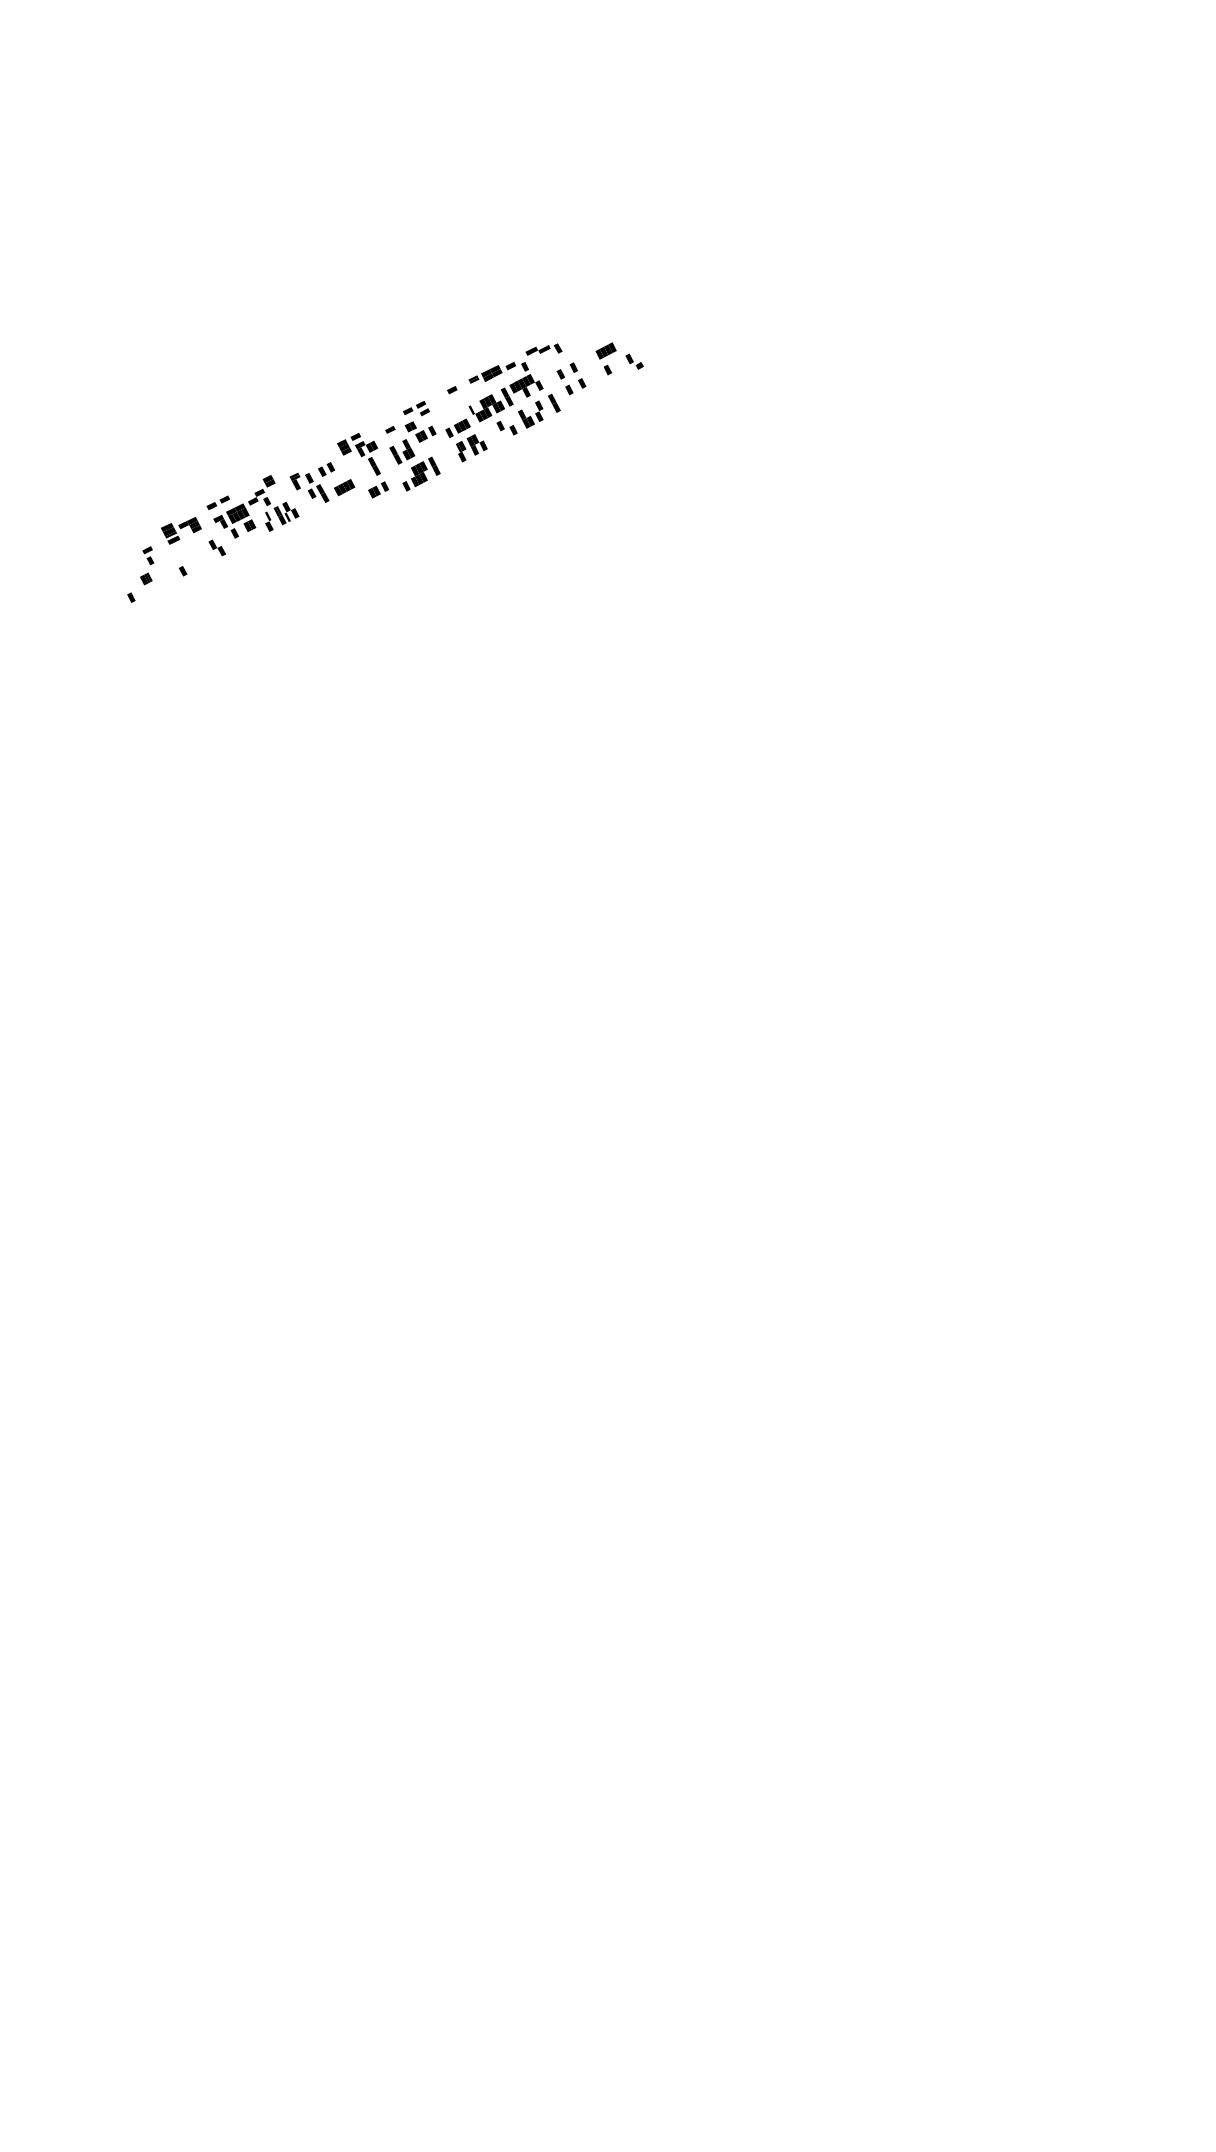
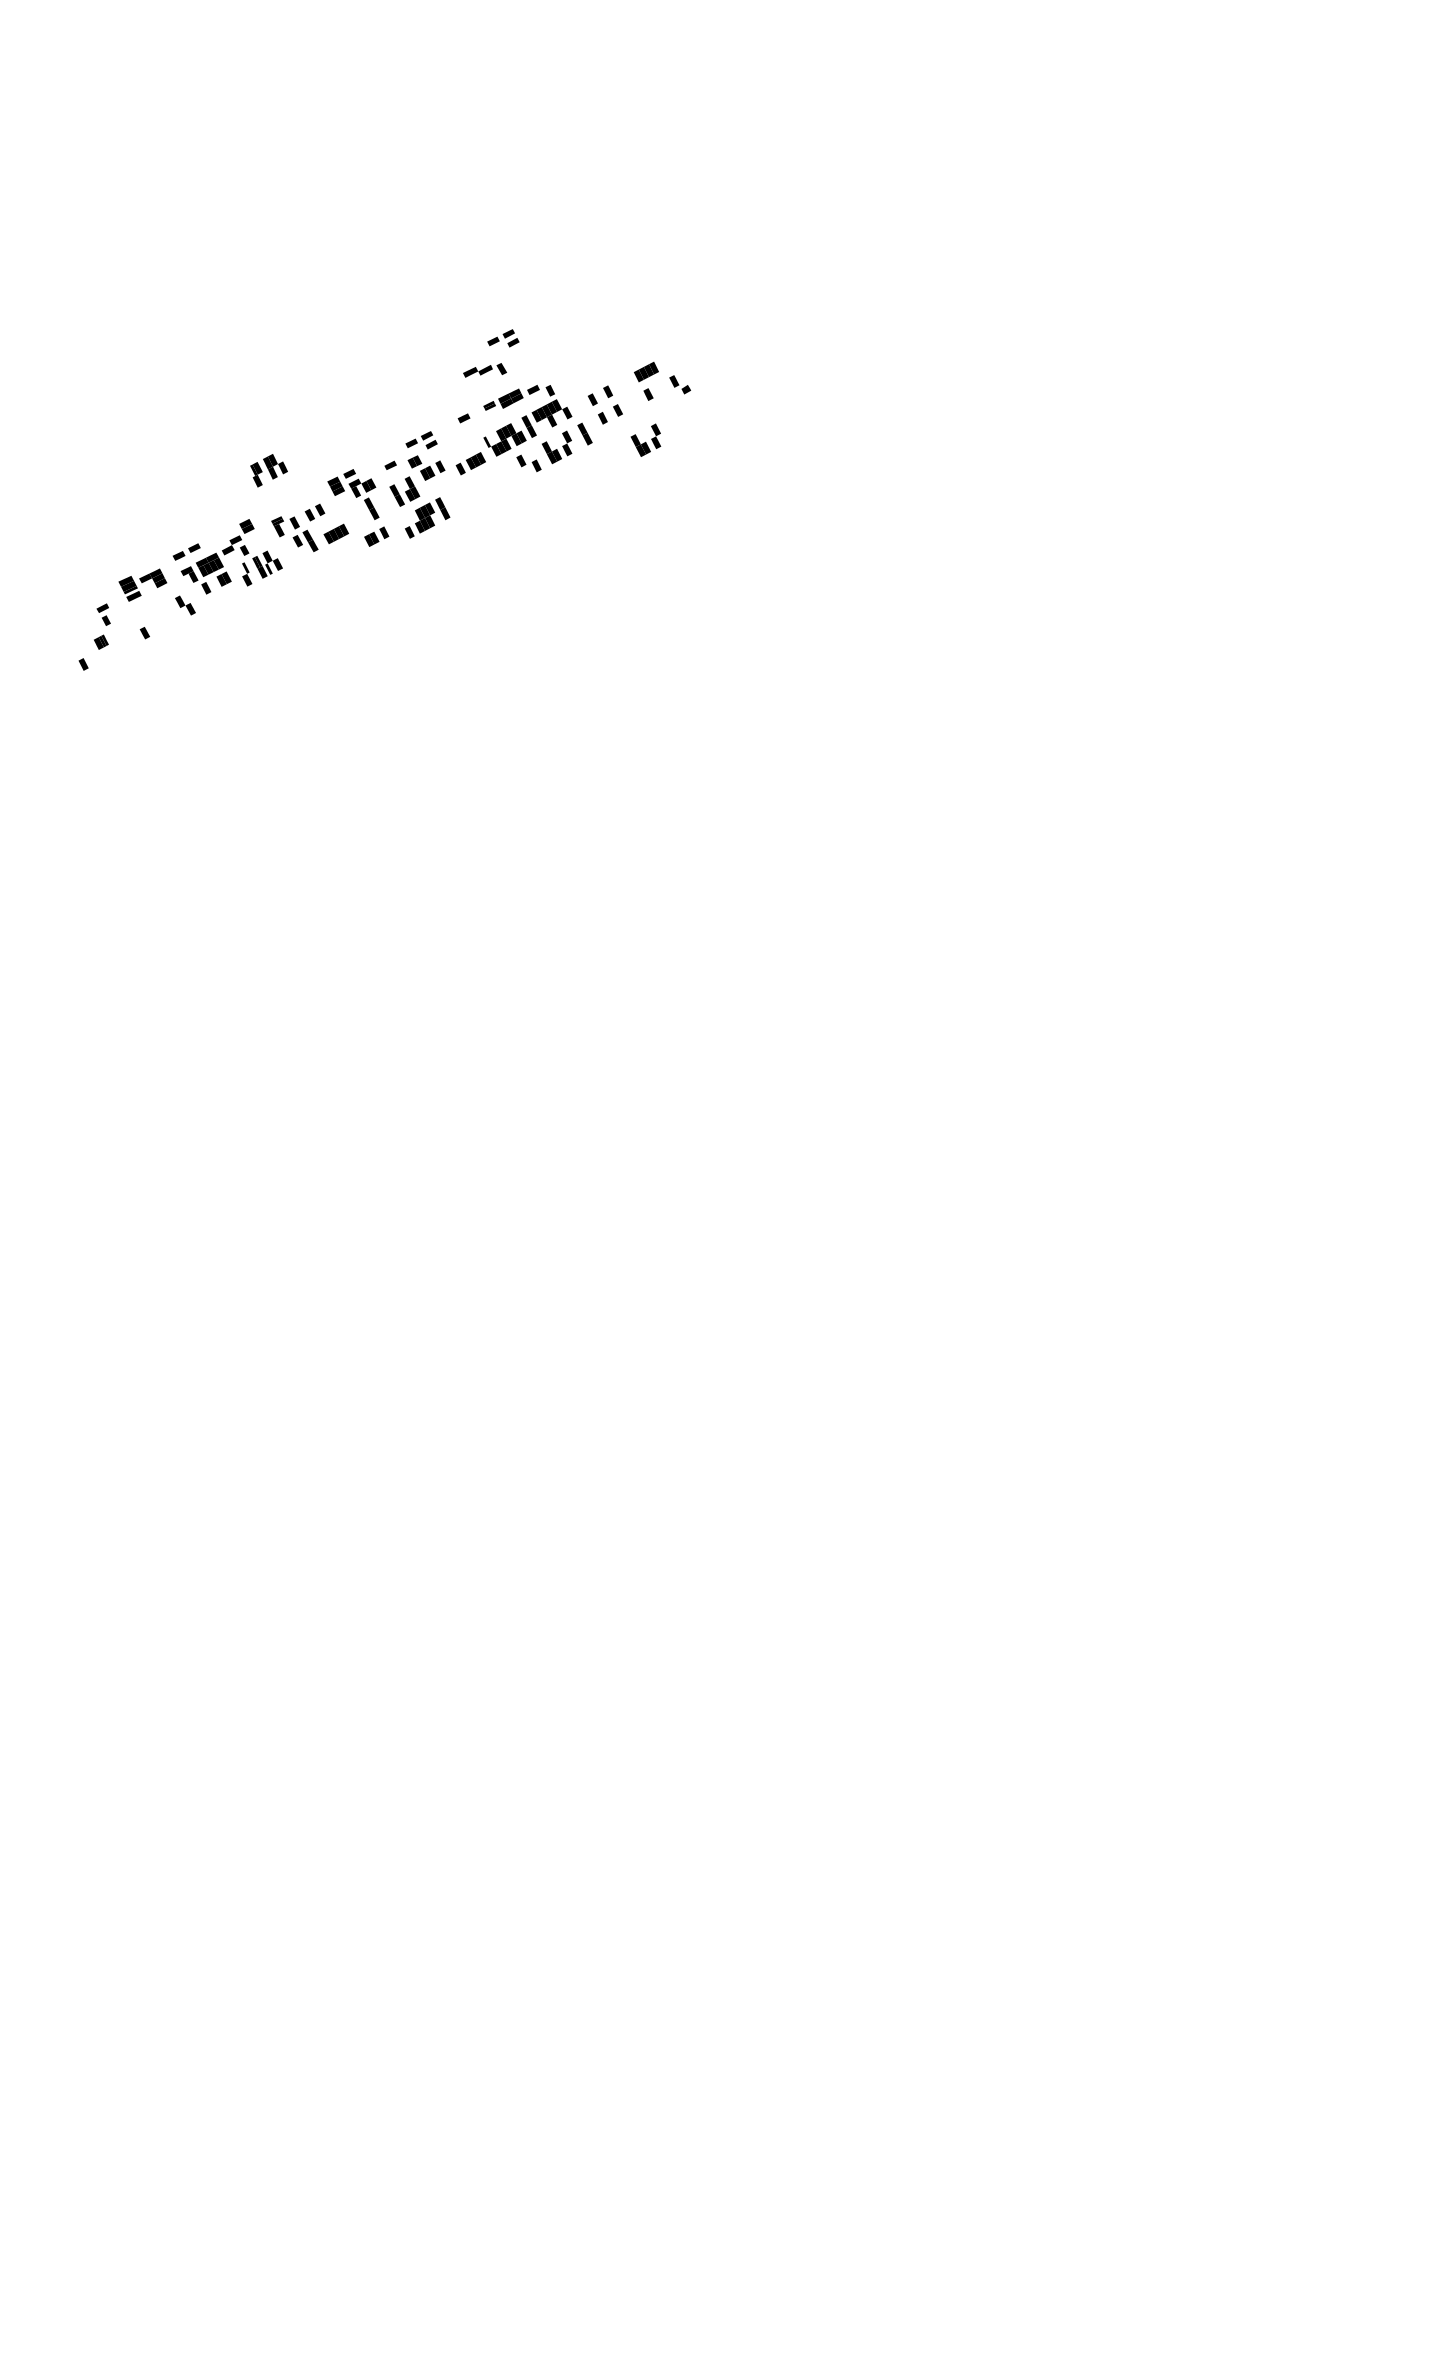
part: (485, 322) -> (503, 338), added
part: (543, 349) -> (484, 370), moved
part: (605, 408) -> (645, 440), added
part: (471, 448) -> (268, 471), moved

